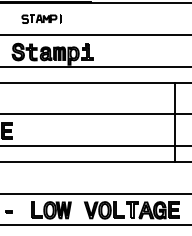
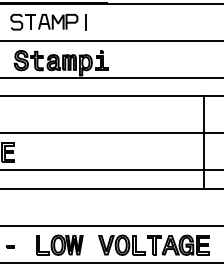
part: (41, 19) -> (48, 22), size x1.67

